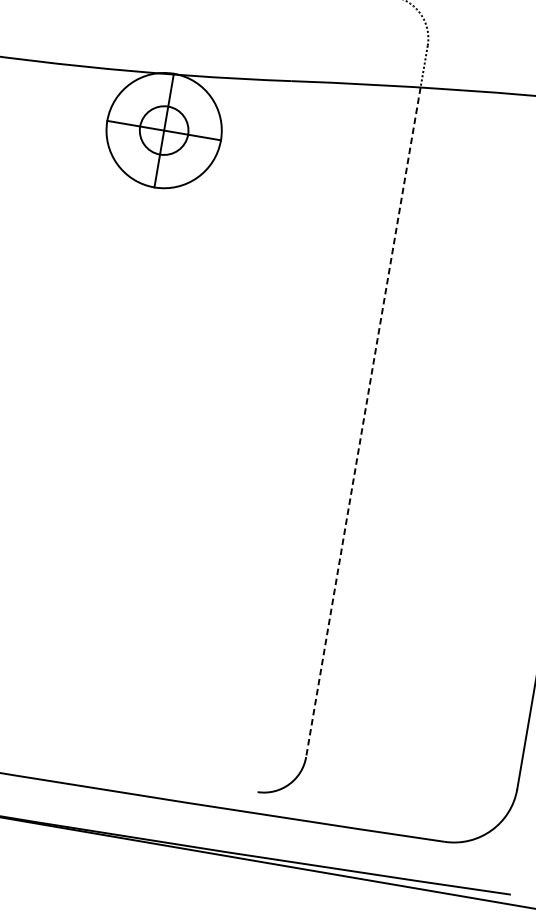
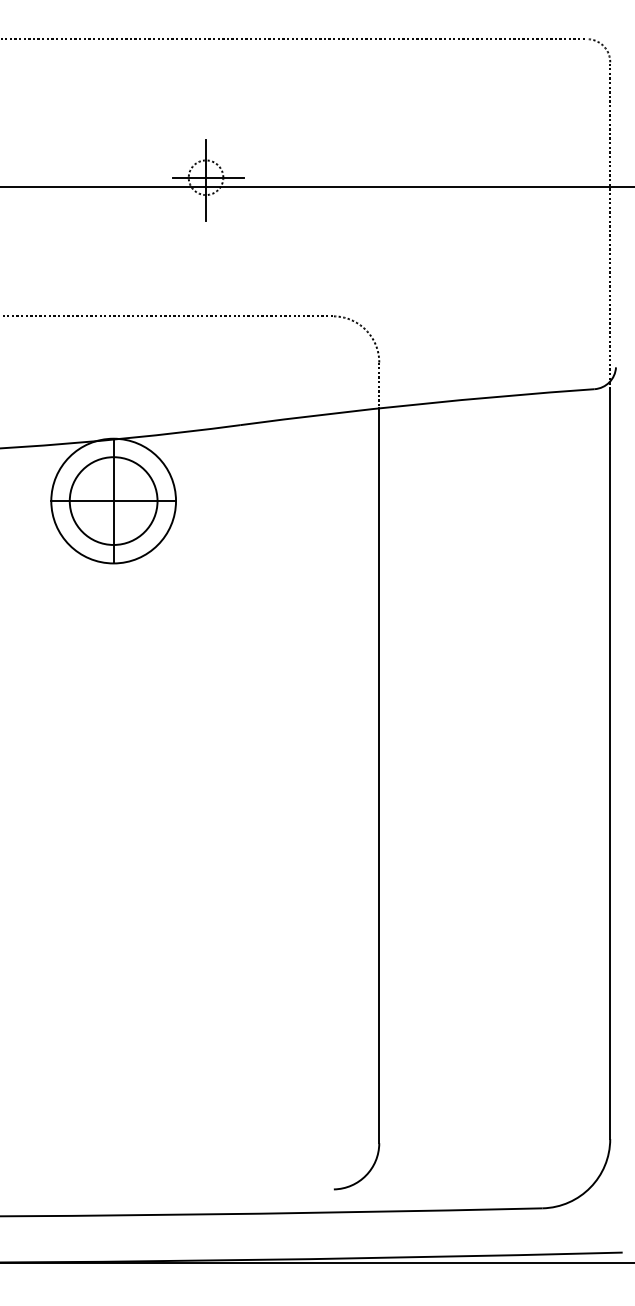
circle: (164, 130) -> (113, 500), size x1.67
line: (363, 422) -> (379, 776), dashed -> solid

